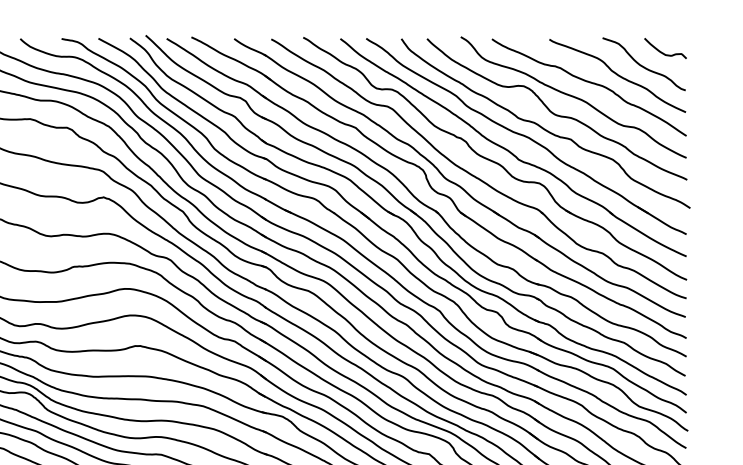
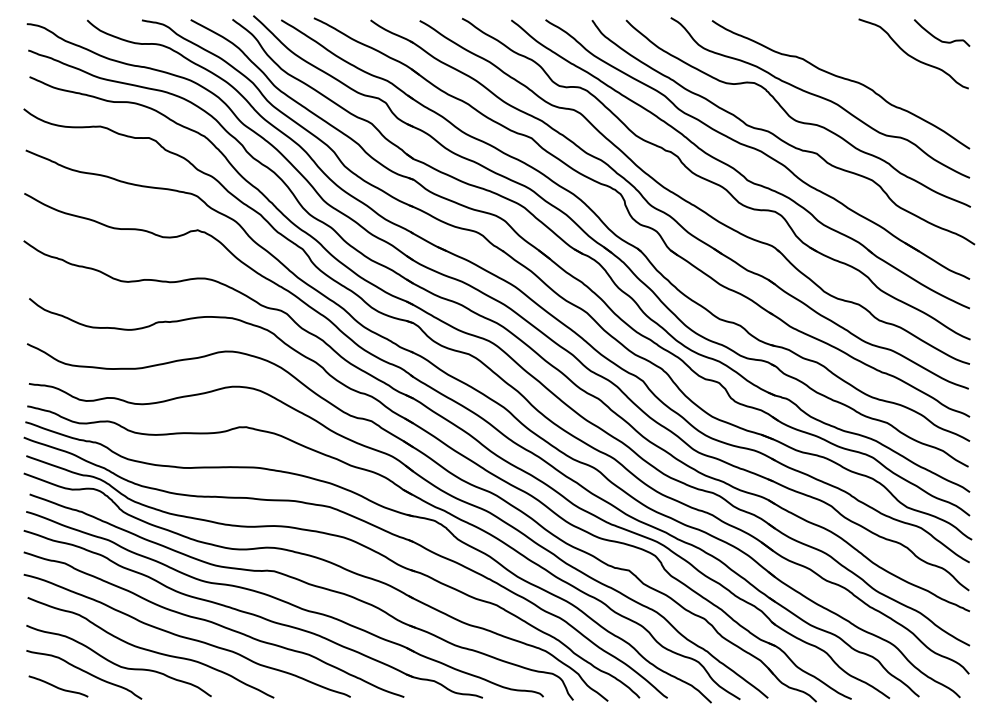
curve: (617, 76) -> (878, 69), removed

